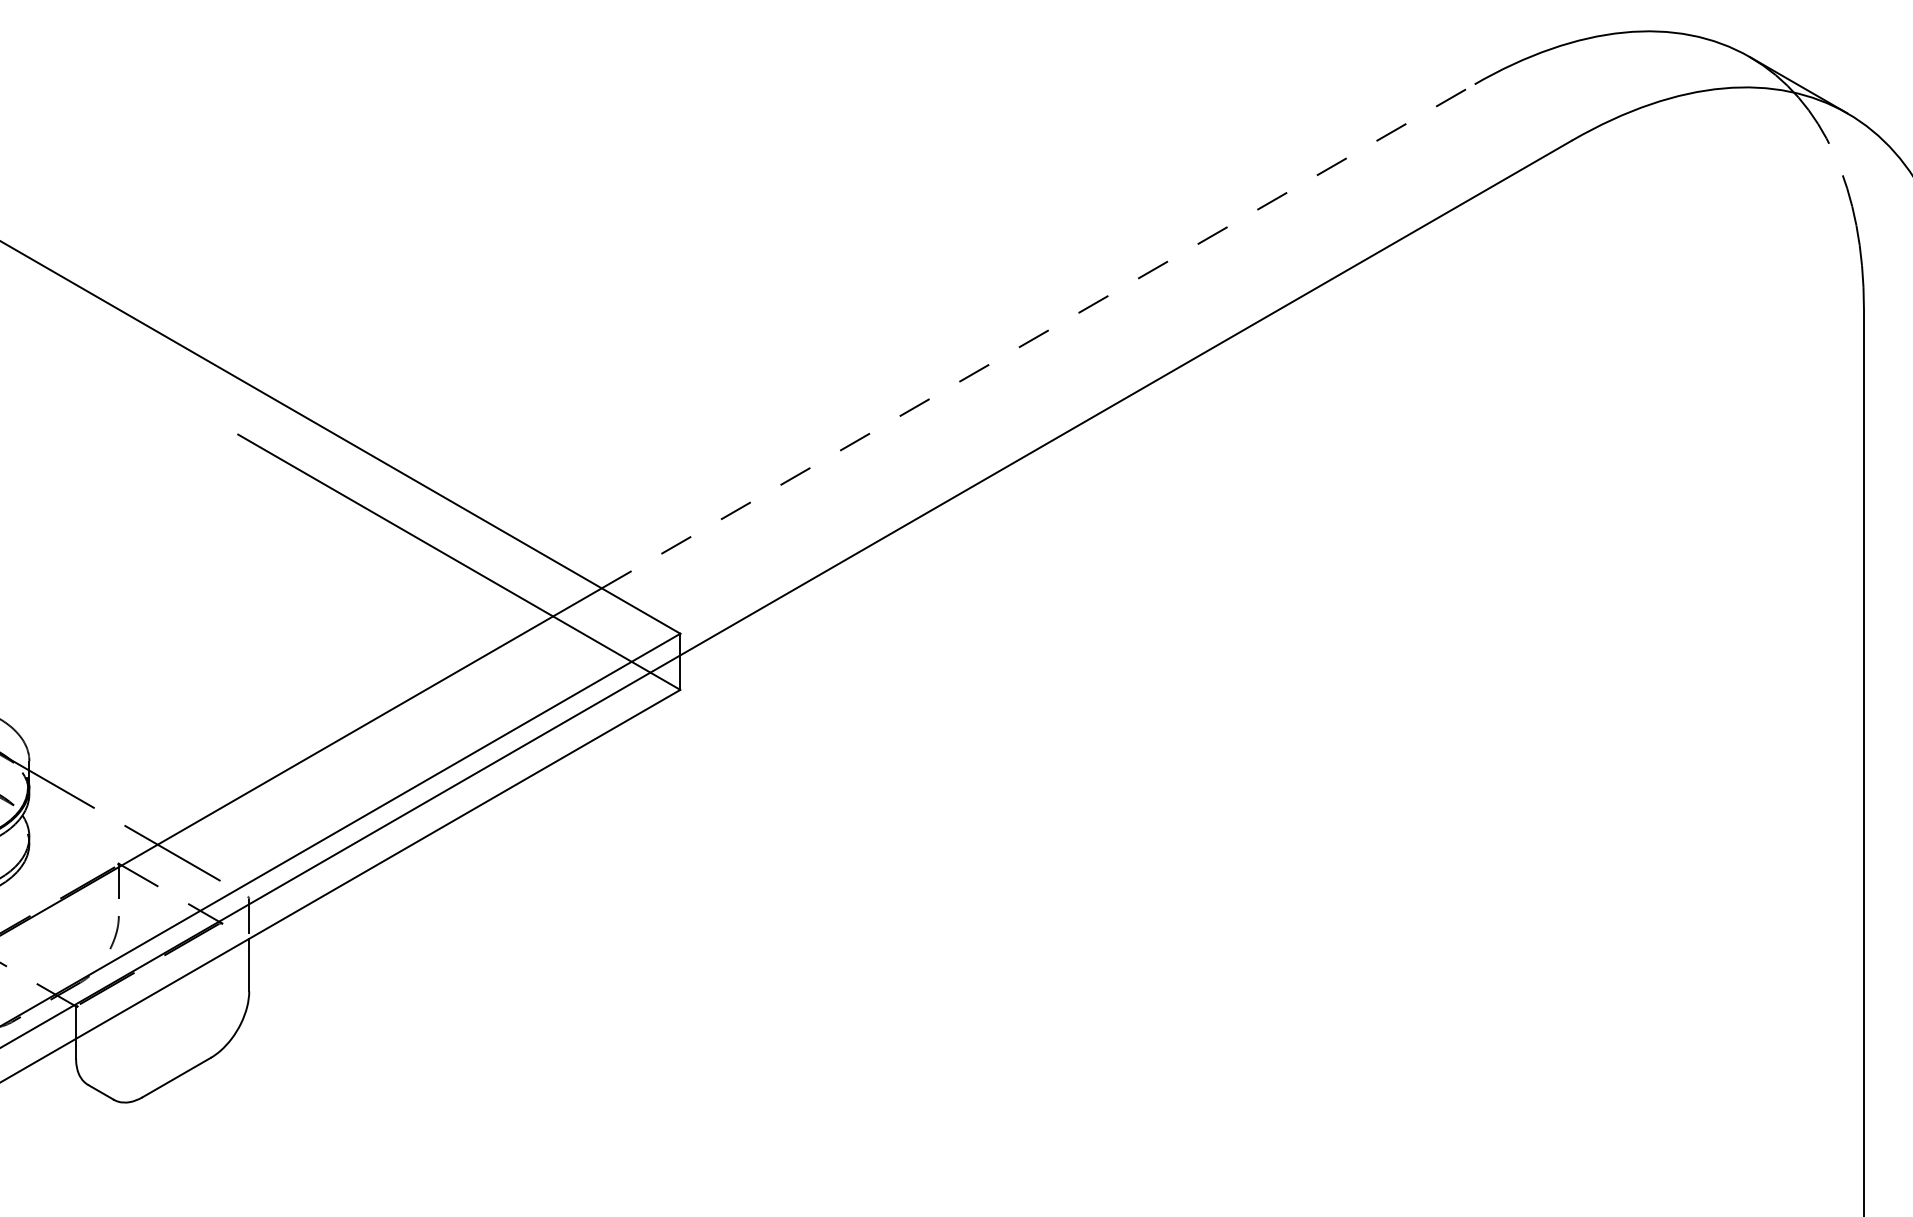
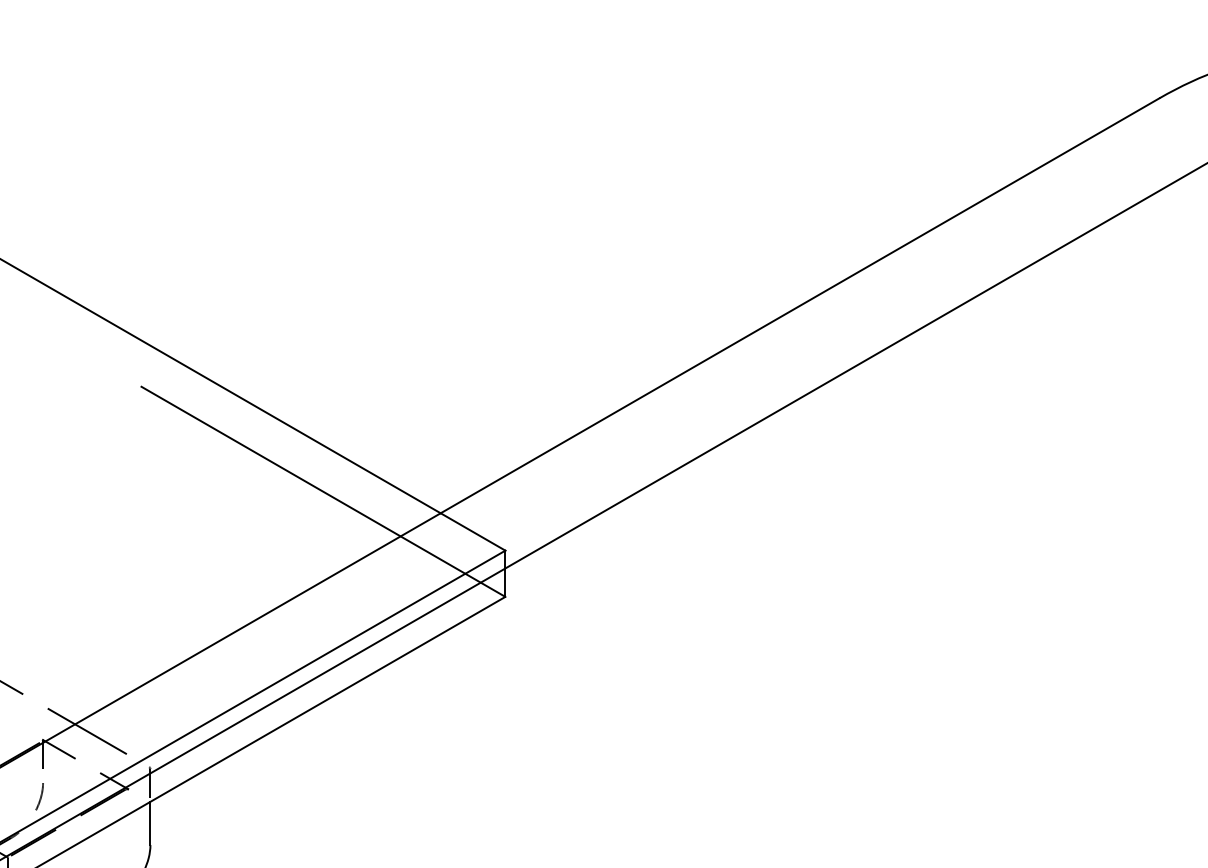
line: (1038, 336) -> (800, 305), dashed -> solid

